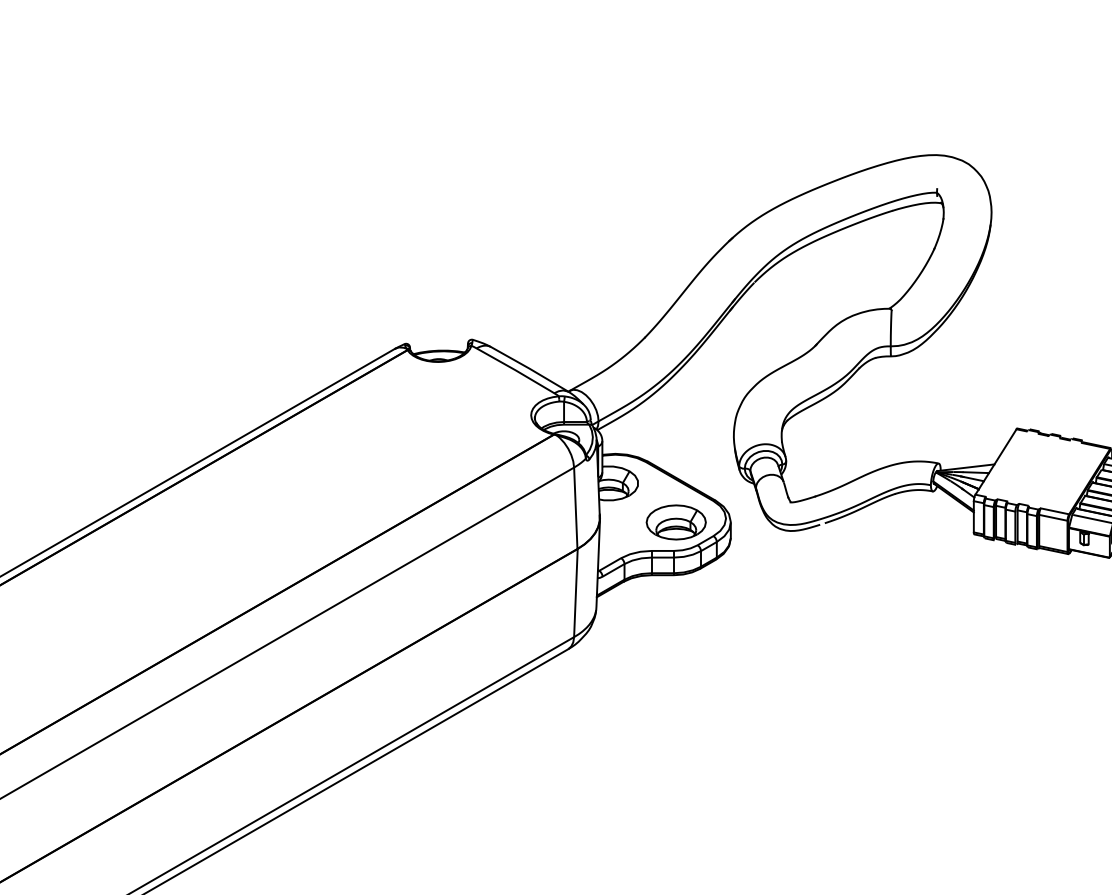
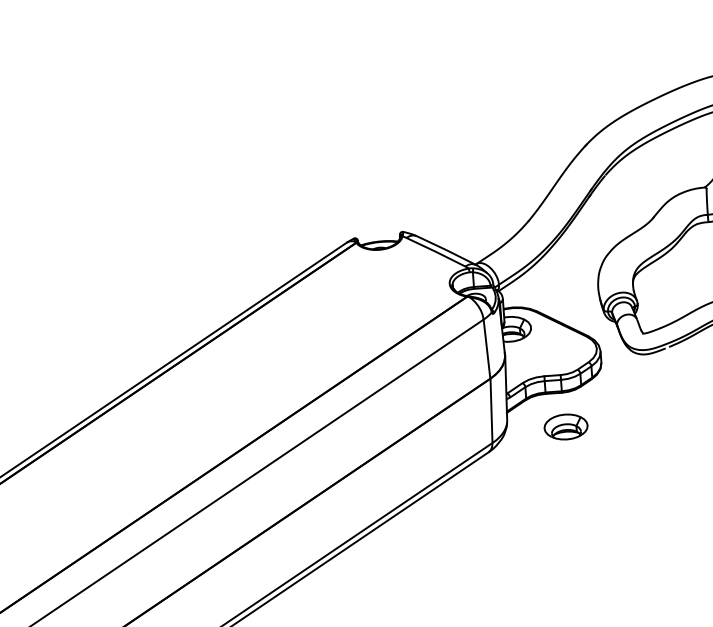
part: (675, 522) -> (565, 427), moved

